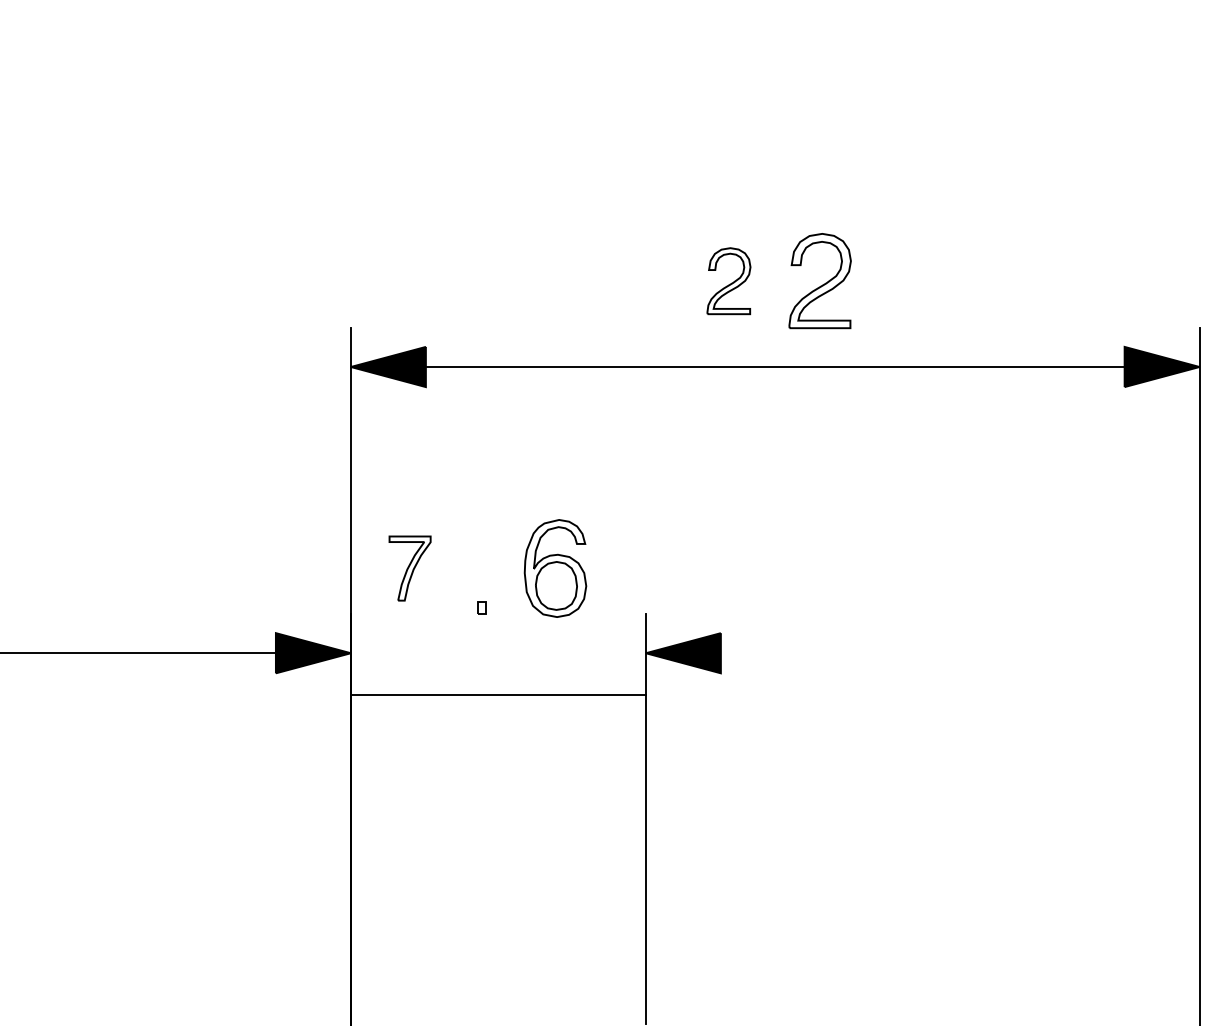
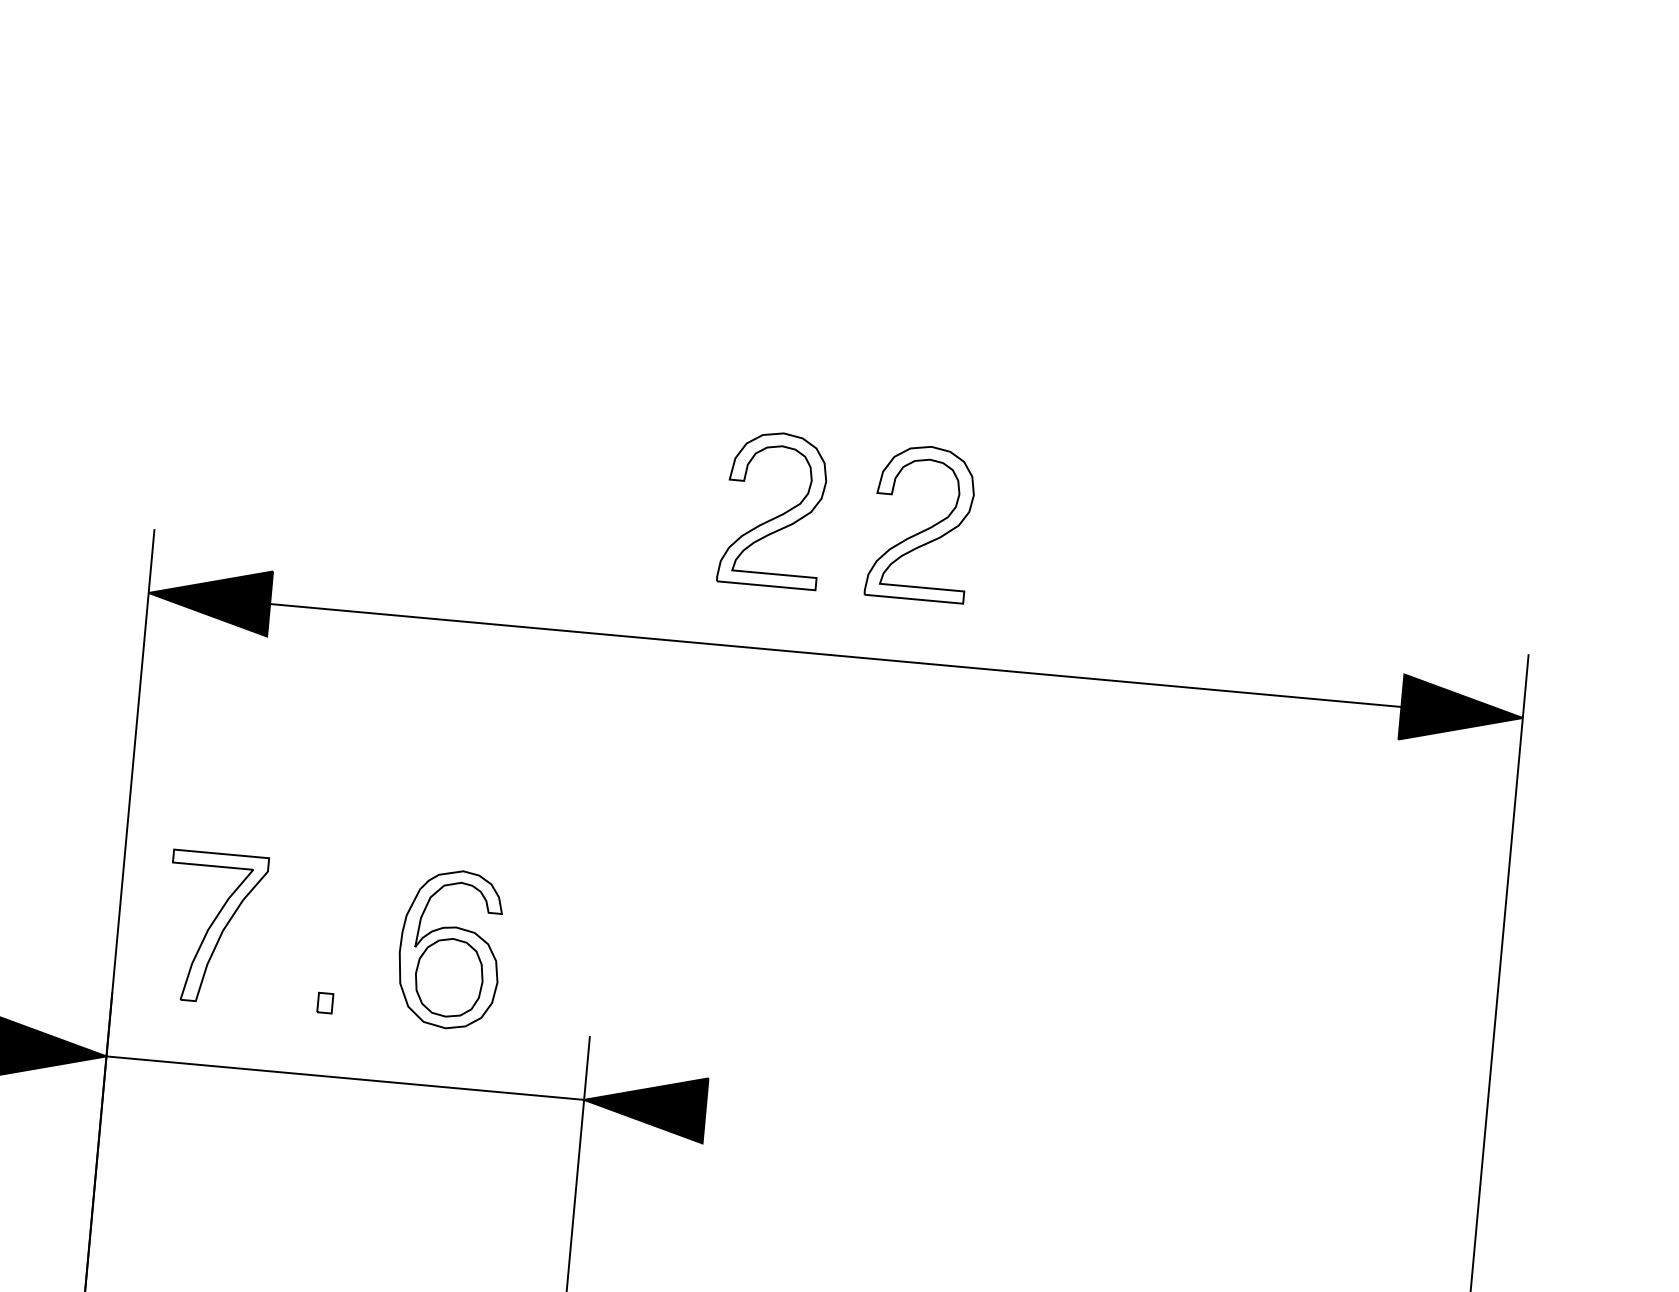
part: (728, 281) -> (772, 510), size x1.43
part: (409, 568) -> (213, 927), size x1.43
line: (497, 695) -> (343, 1078), moved

